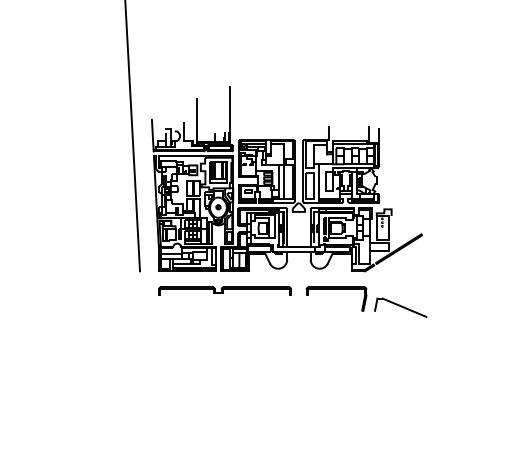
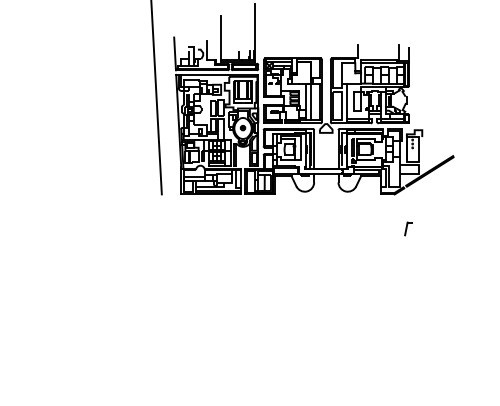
part: (336, 289) -> (365, 213), removed
part: (224, 290) -> (249, 214), removed
line: (404, 307) -> (435, 231), removed

